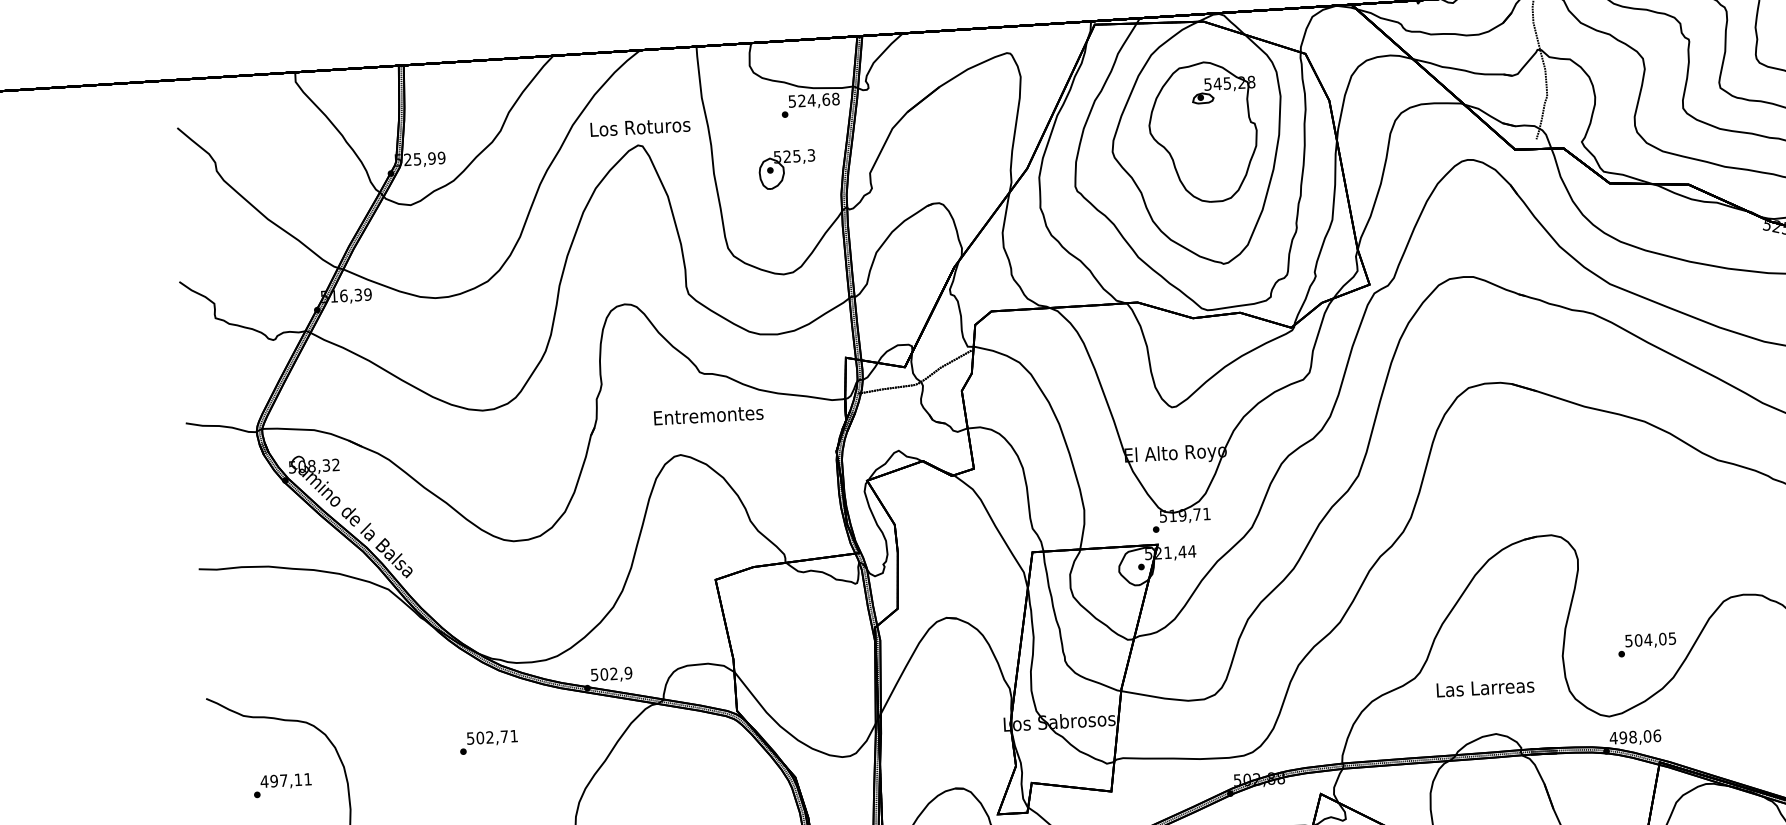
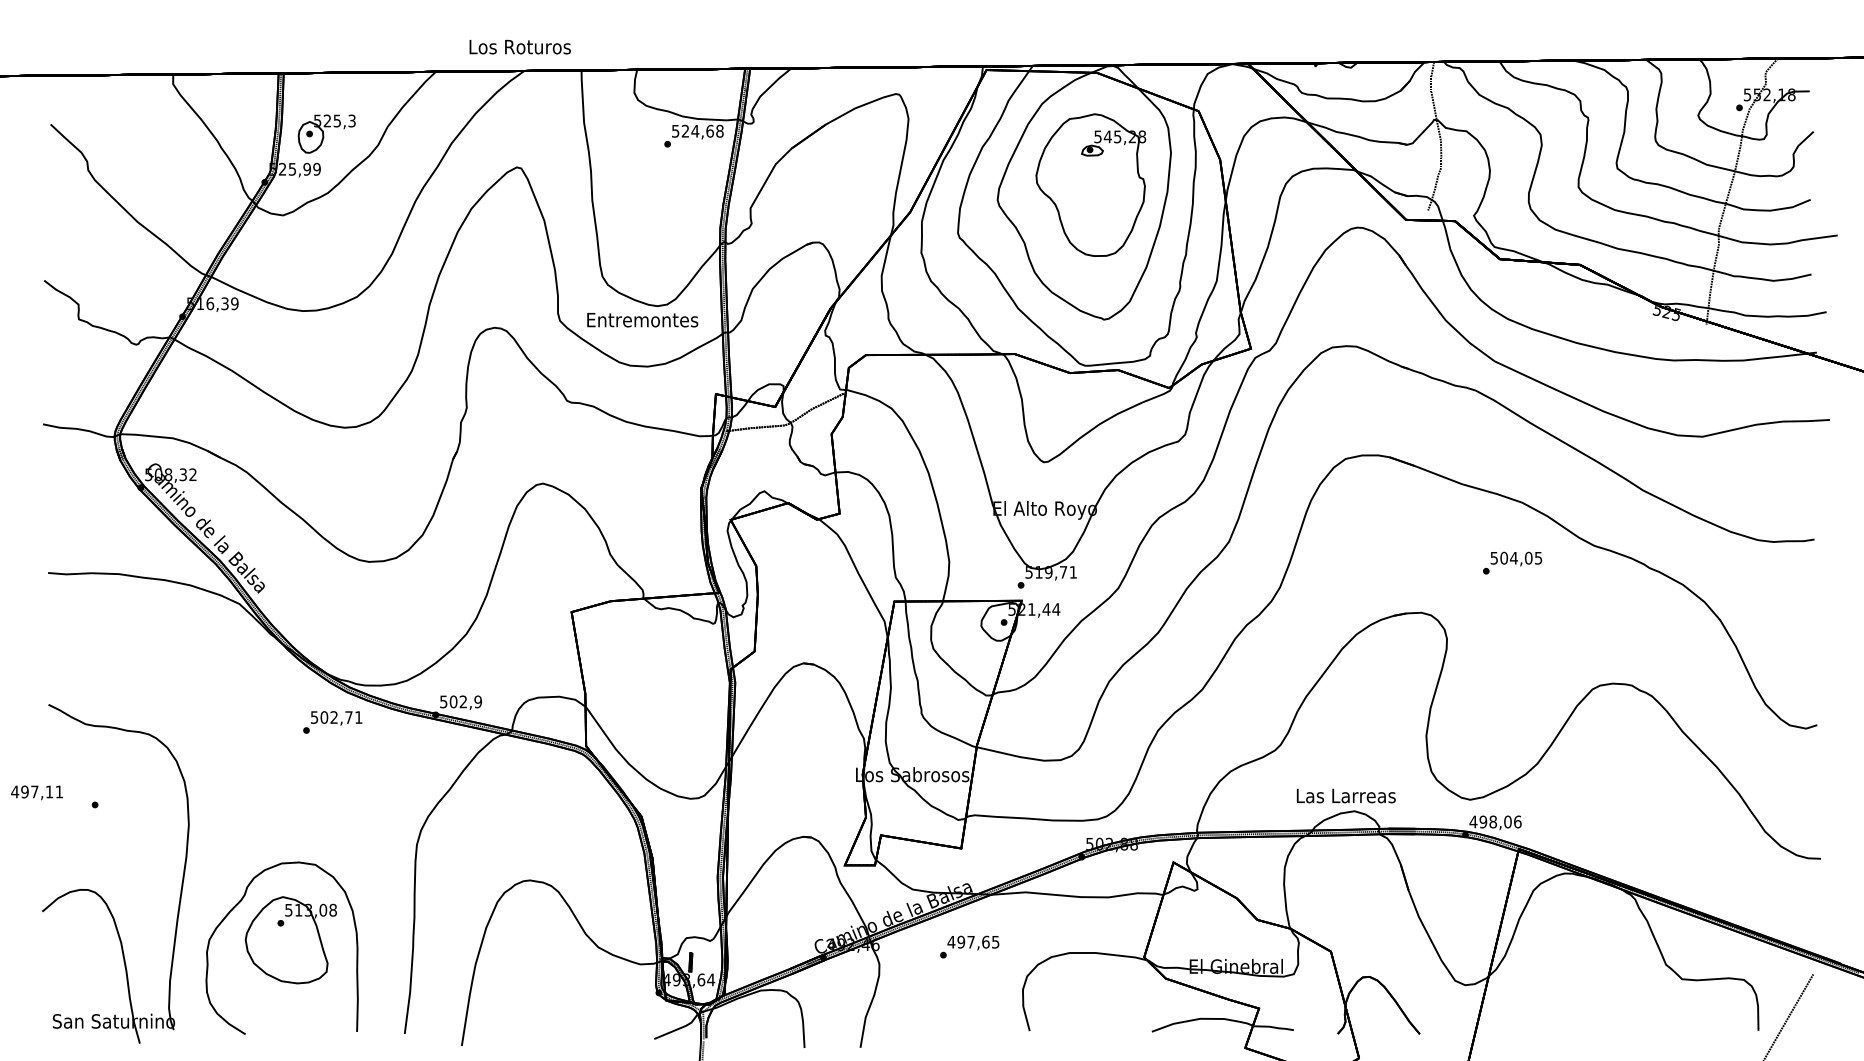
text: (639, 127) -> (519, 47), moved
part: (786, 169) -> (326, 133), moved
text: (708, 415) -> (642, 320), moved
text: (1647, 644) -> (1512, 562), moved
text: (1484, 687) -> (1345, 795), moved
text: (488, 742) -> (332, 722), moved
text: (285, 781) -> (36, 792), moved

